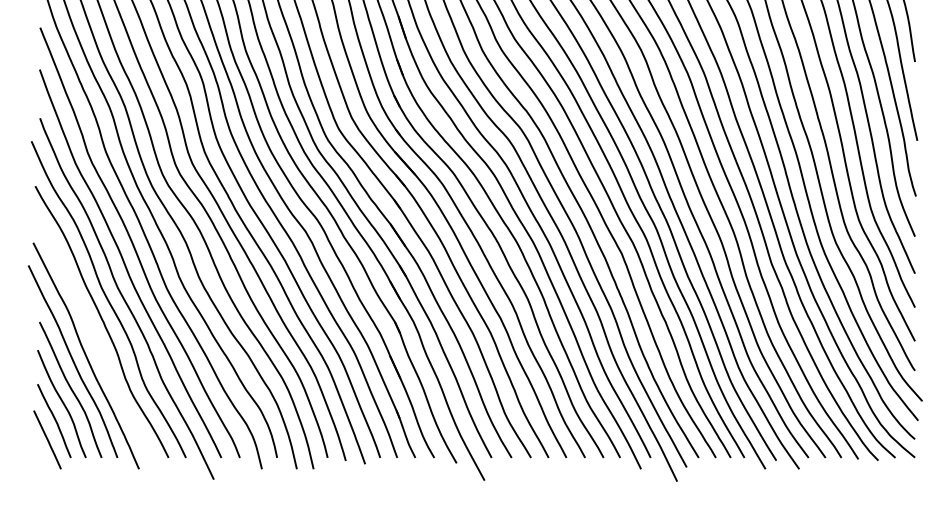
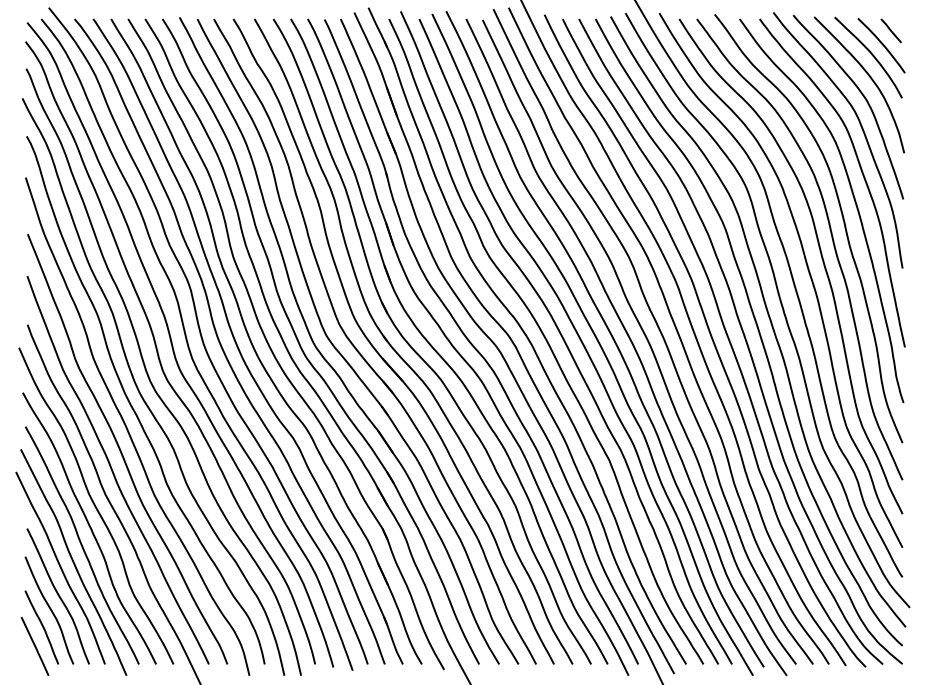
curve: (93, 338) -> (81, 545), added

